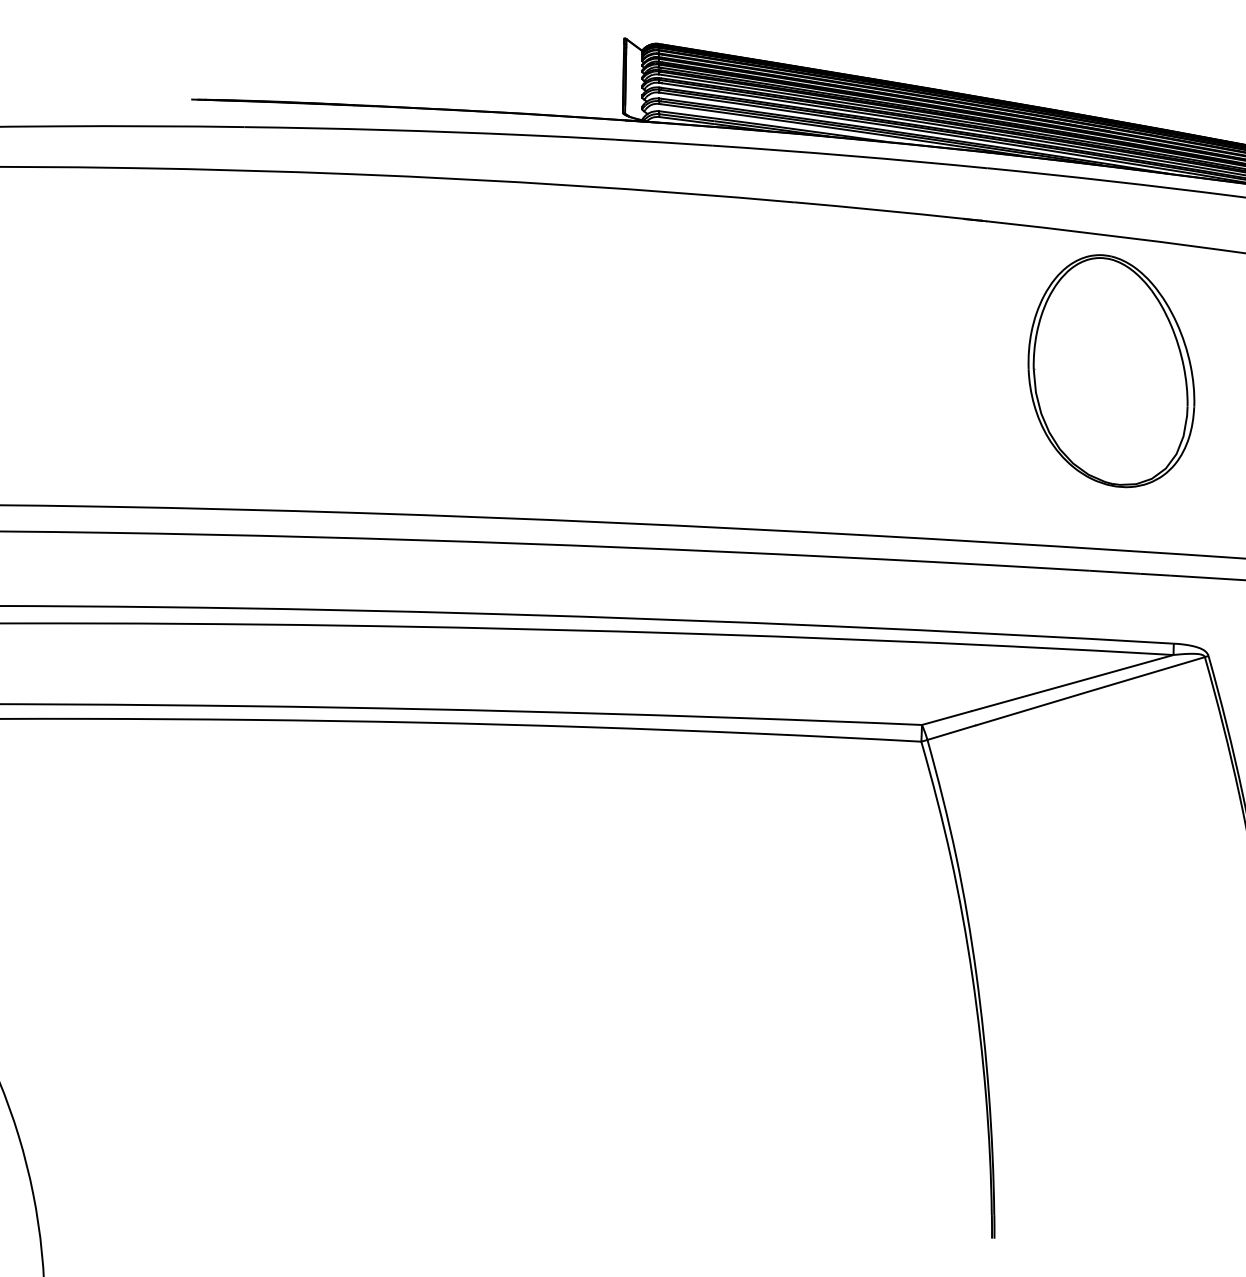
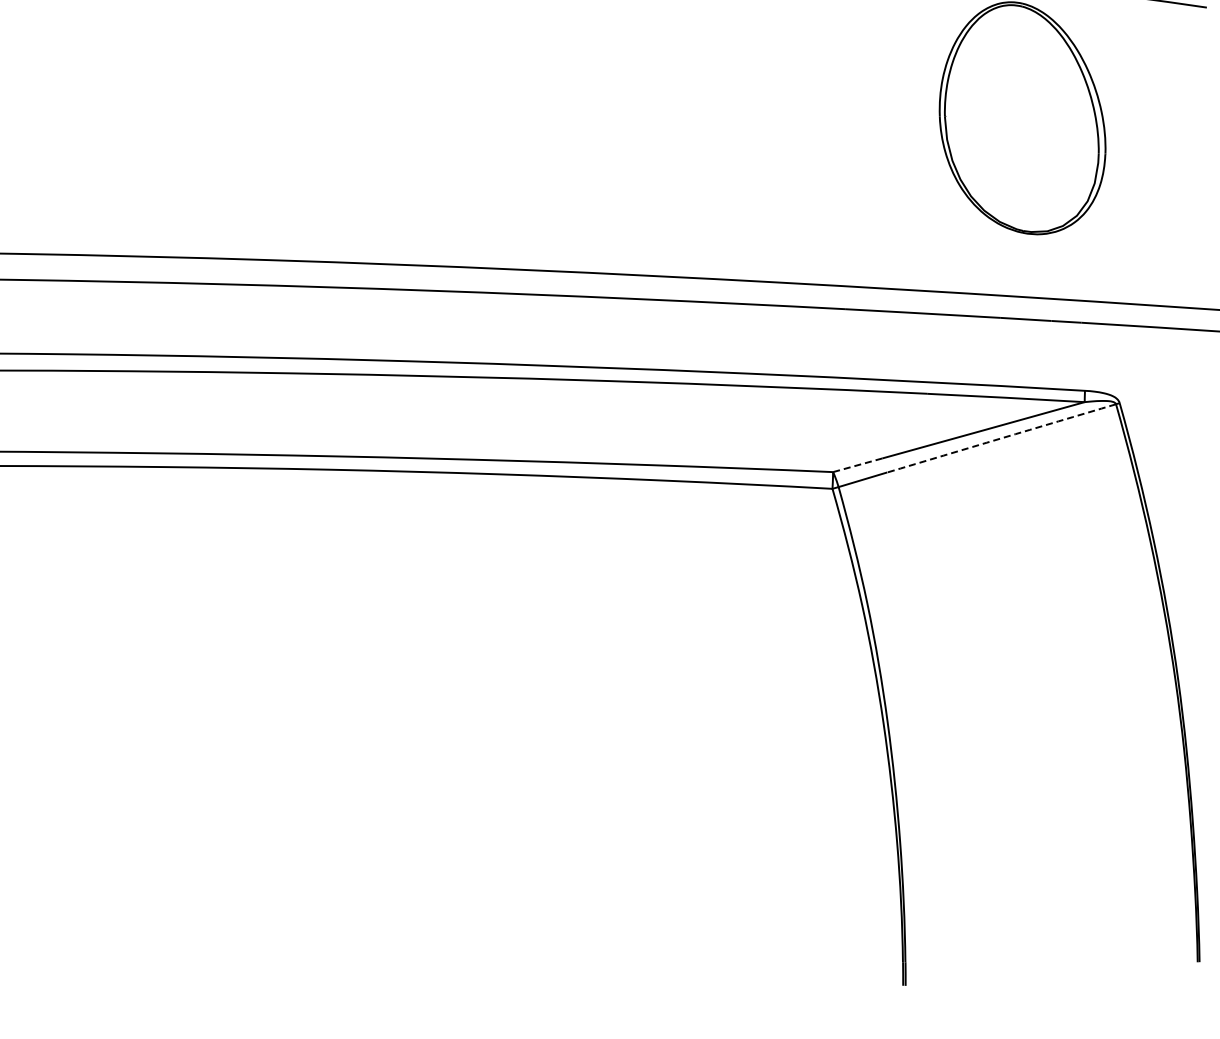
arc: (1090, 691) -> (1001, 438), solid -> dashed
line: (946, 718) -> (857, 465), solid -> dashed

